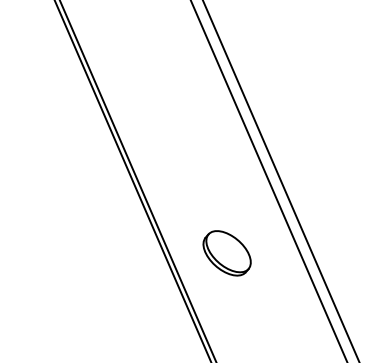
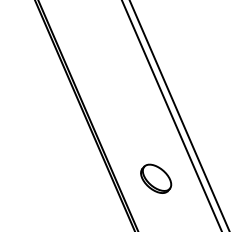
part: (227, 252) -> (156, 178), moved

